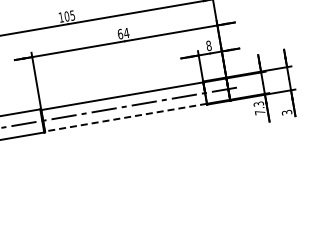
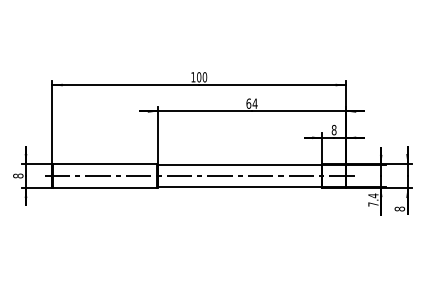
text: (72, 15) -> (204, 77), 105 -> 100
text: (258, 103) -> (373, 195), 7.3 -> 7.4
text: (286, 112) -> (399, 208), 3 -> 8
line: (125, 117) -> (239, 186), dashed -> solid

